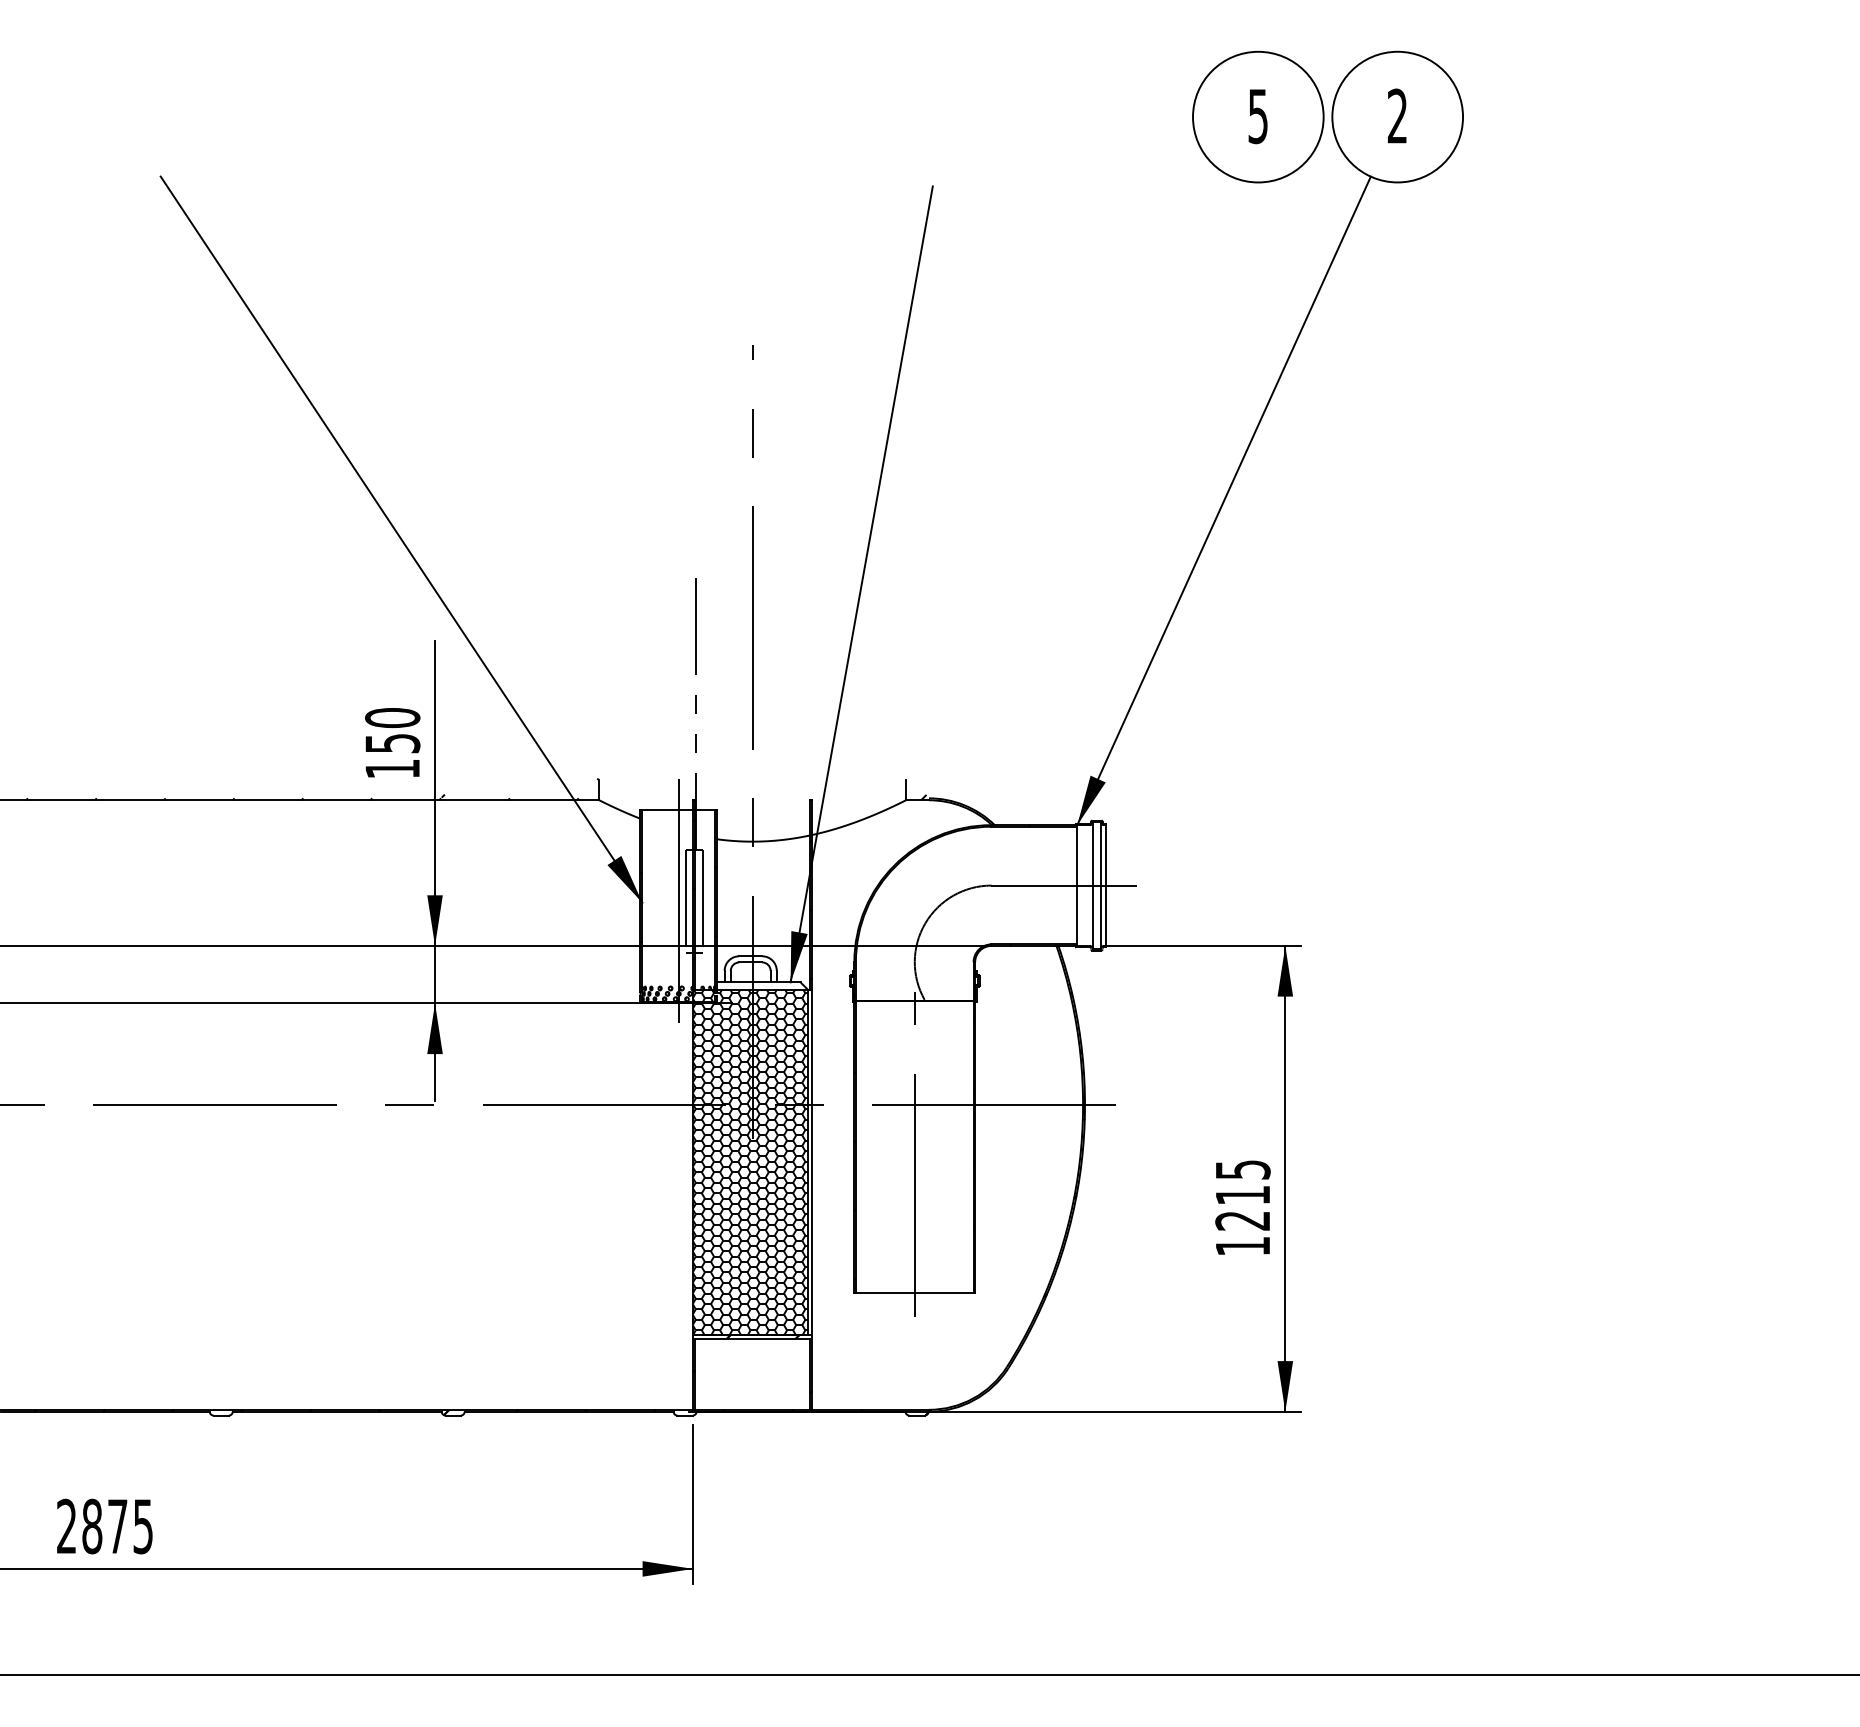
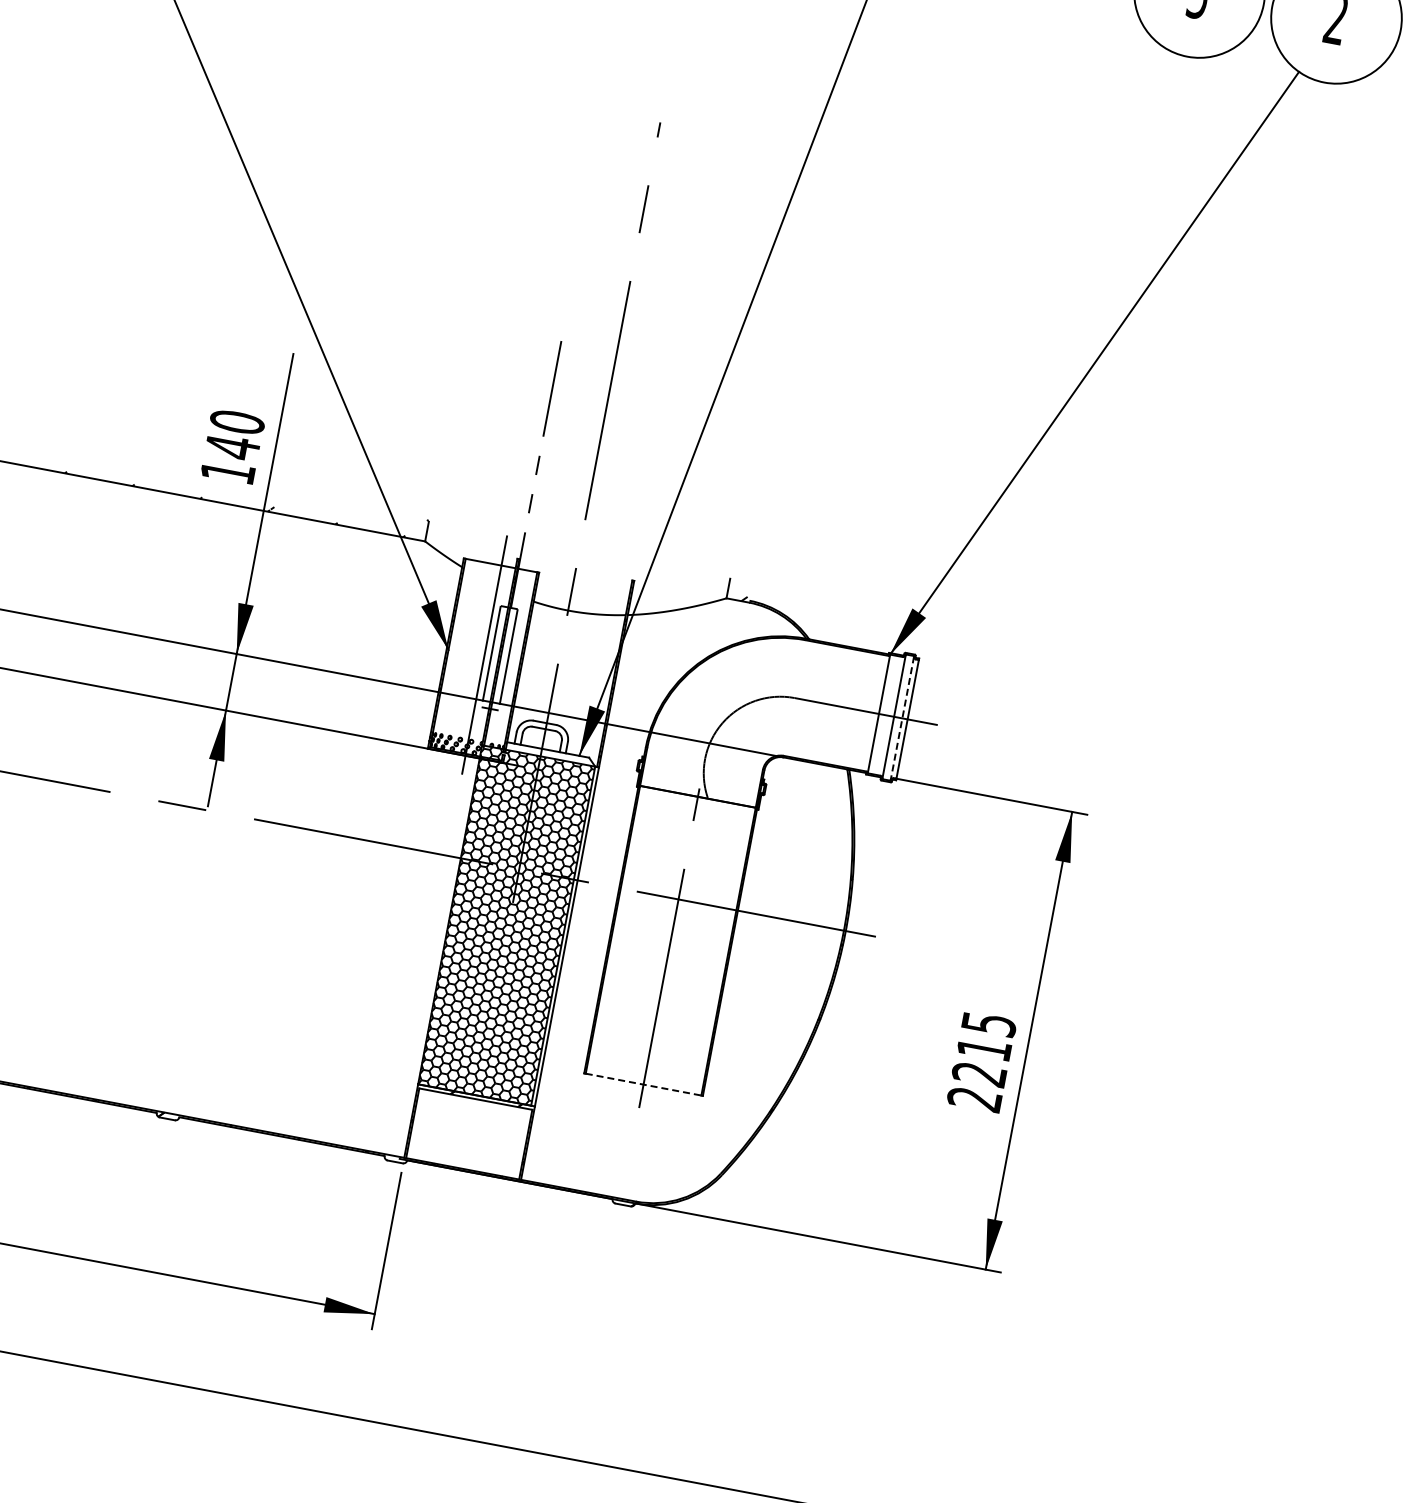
text: (392, 743) -> (232, 447), 150 -> 140
line: (1101, 886) -> (902, 719), solid -> dashed
text: (1242, 1246) -> (974, 1099), 1215 -> 2215
line: (914, 1293) -> (643, 1084), solid -> dashed

